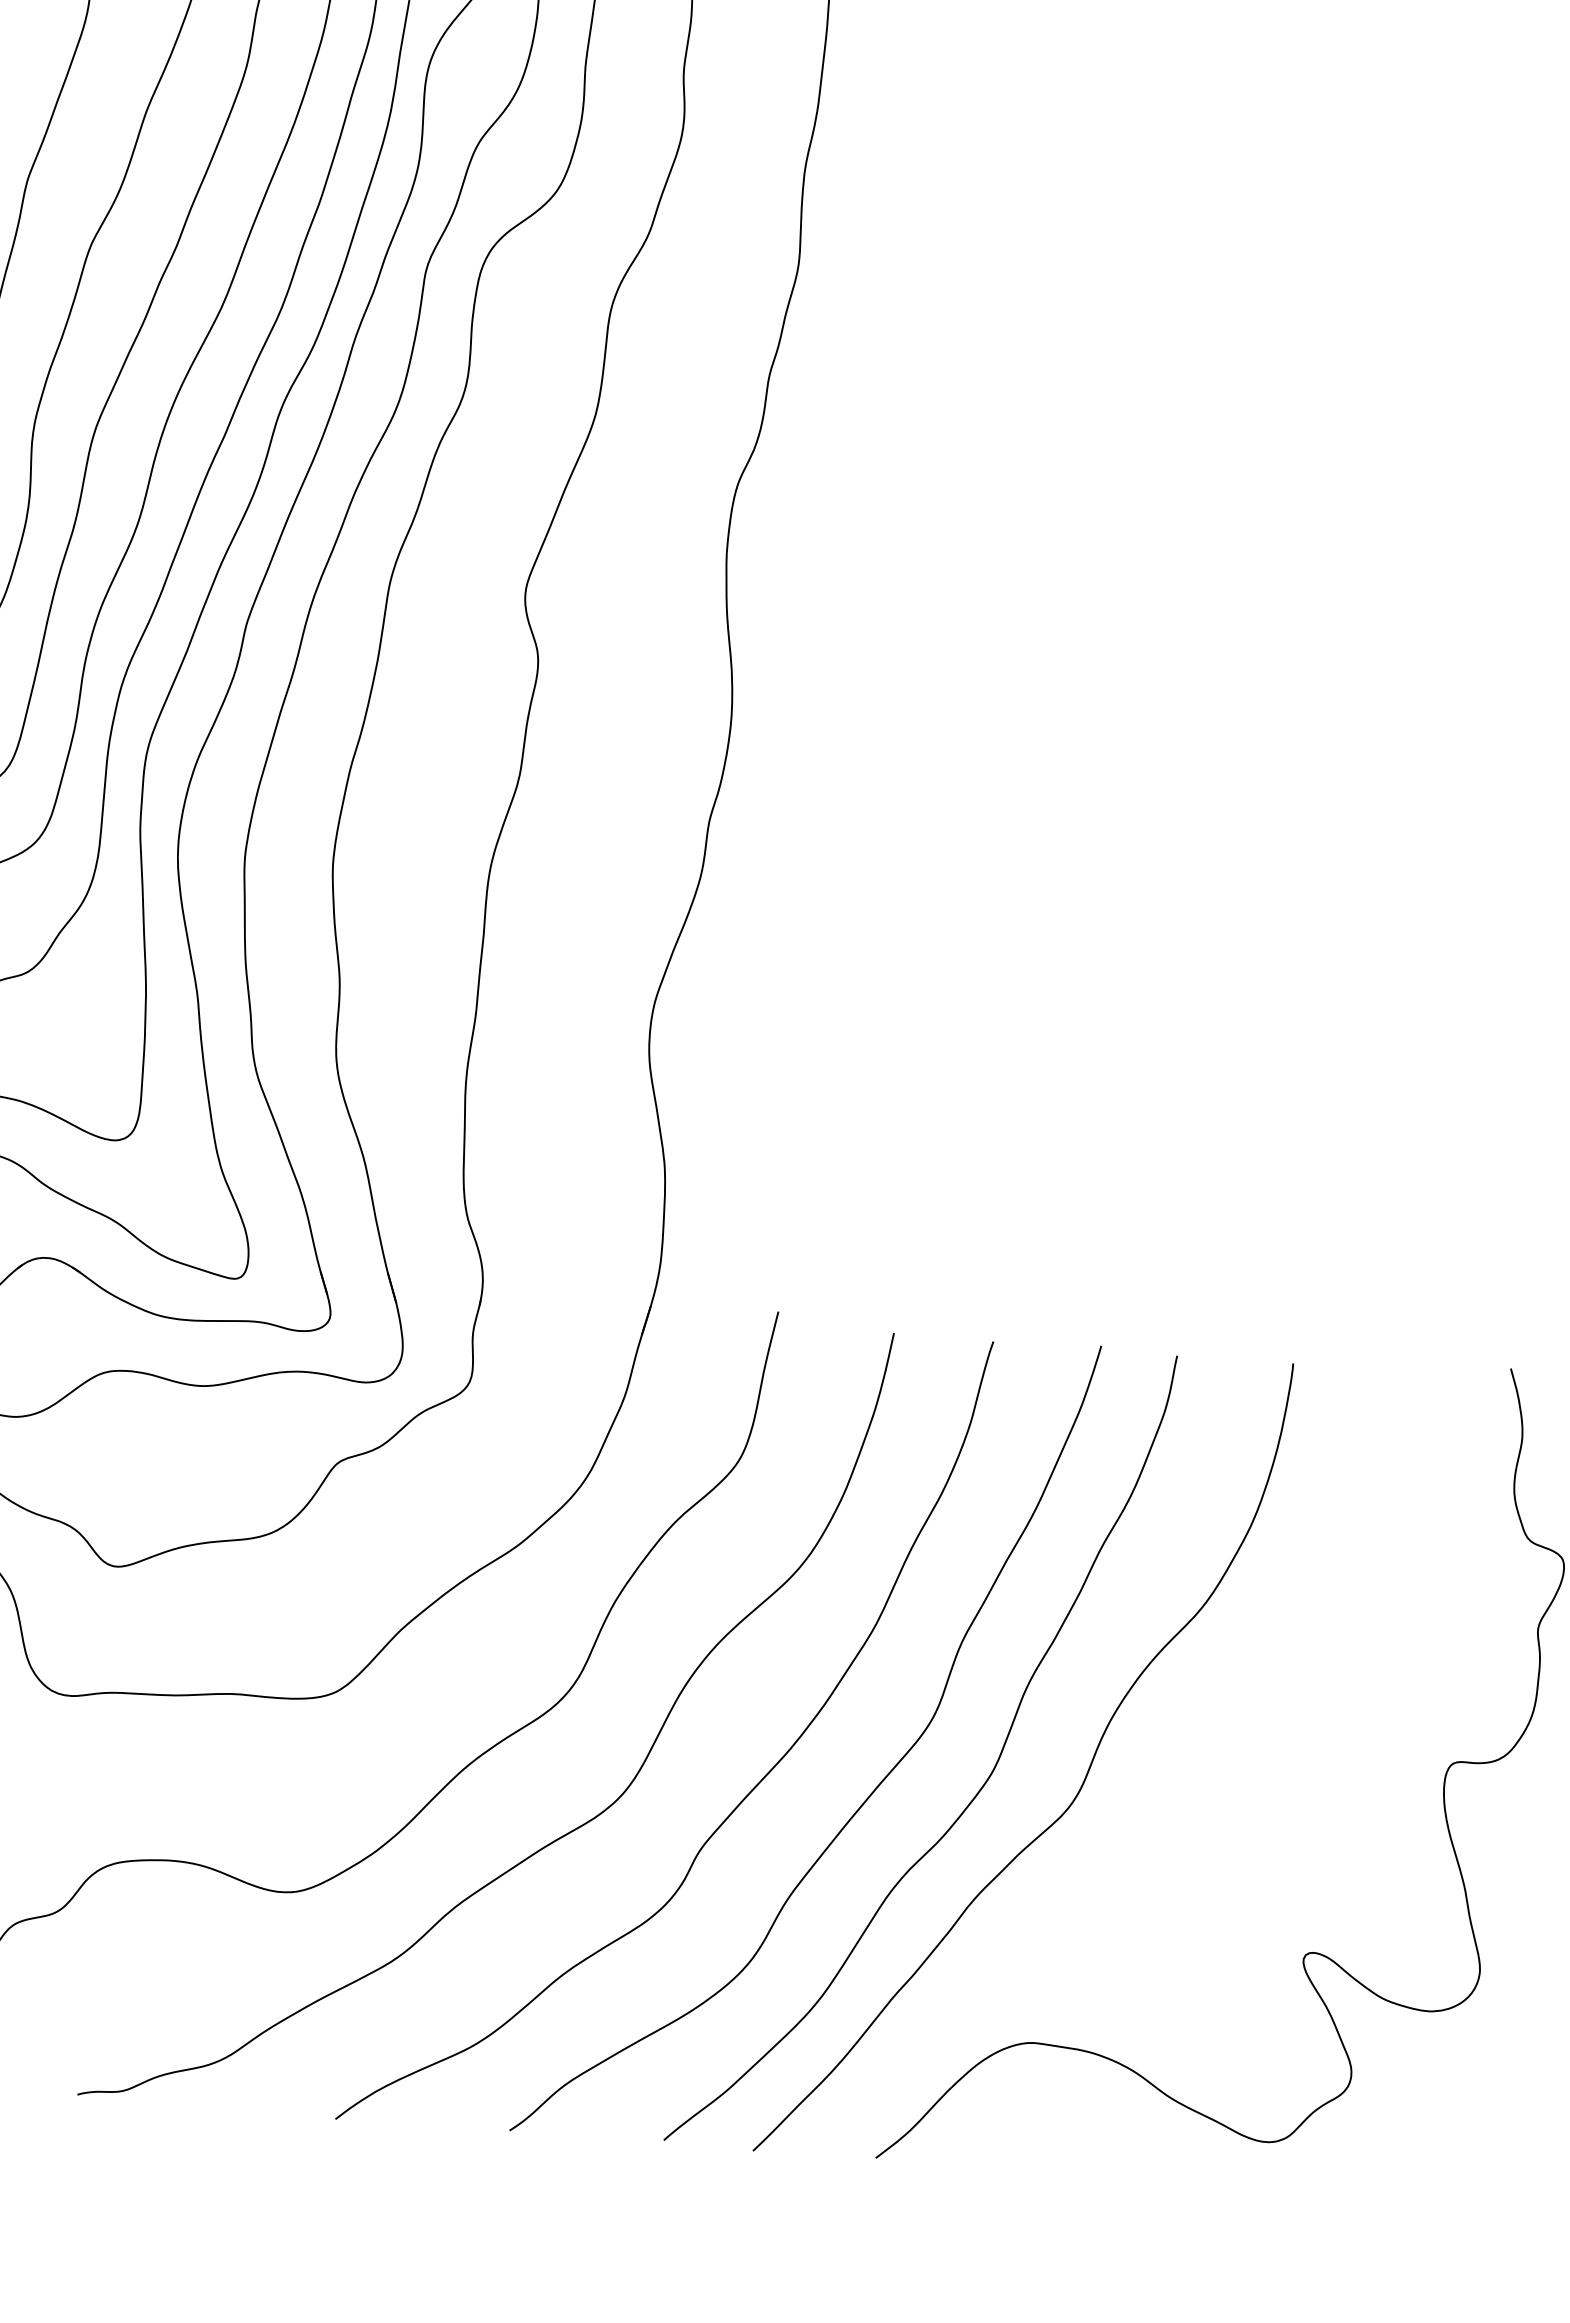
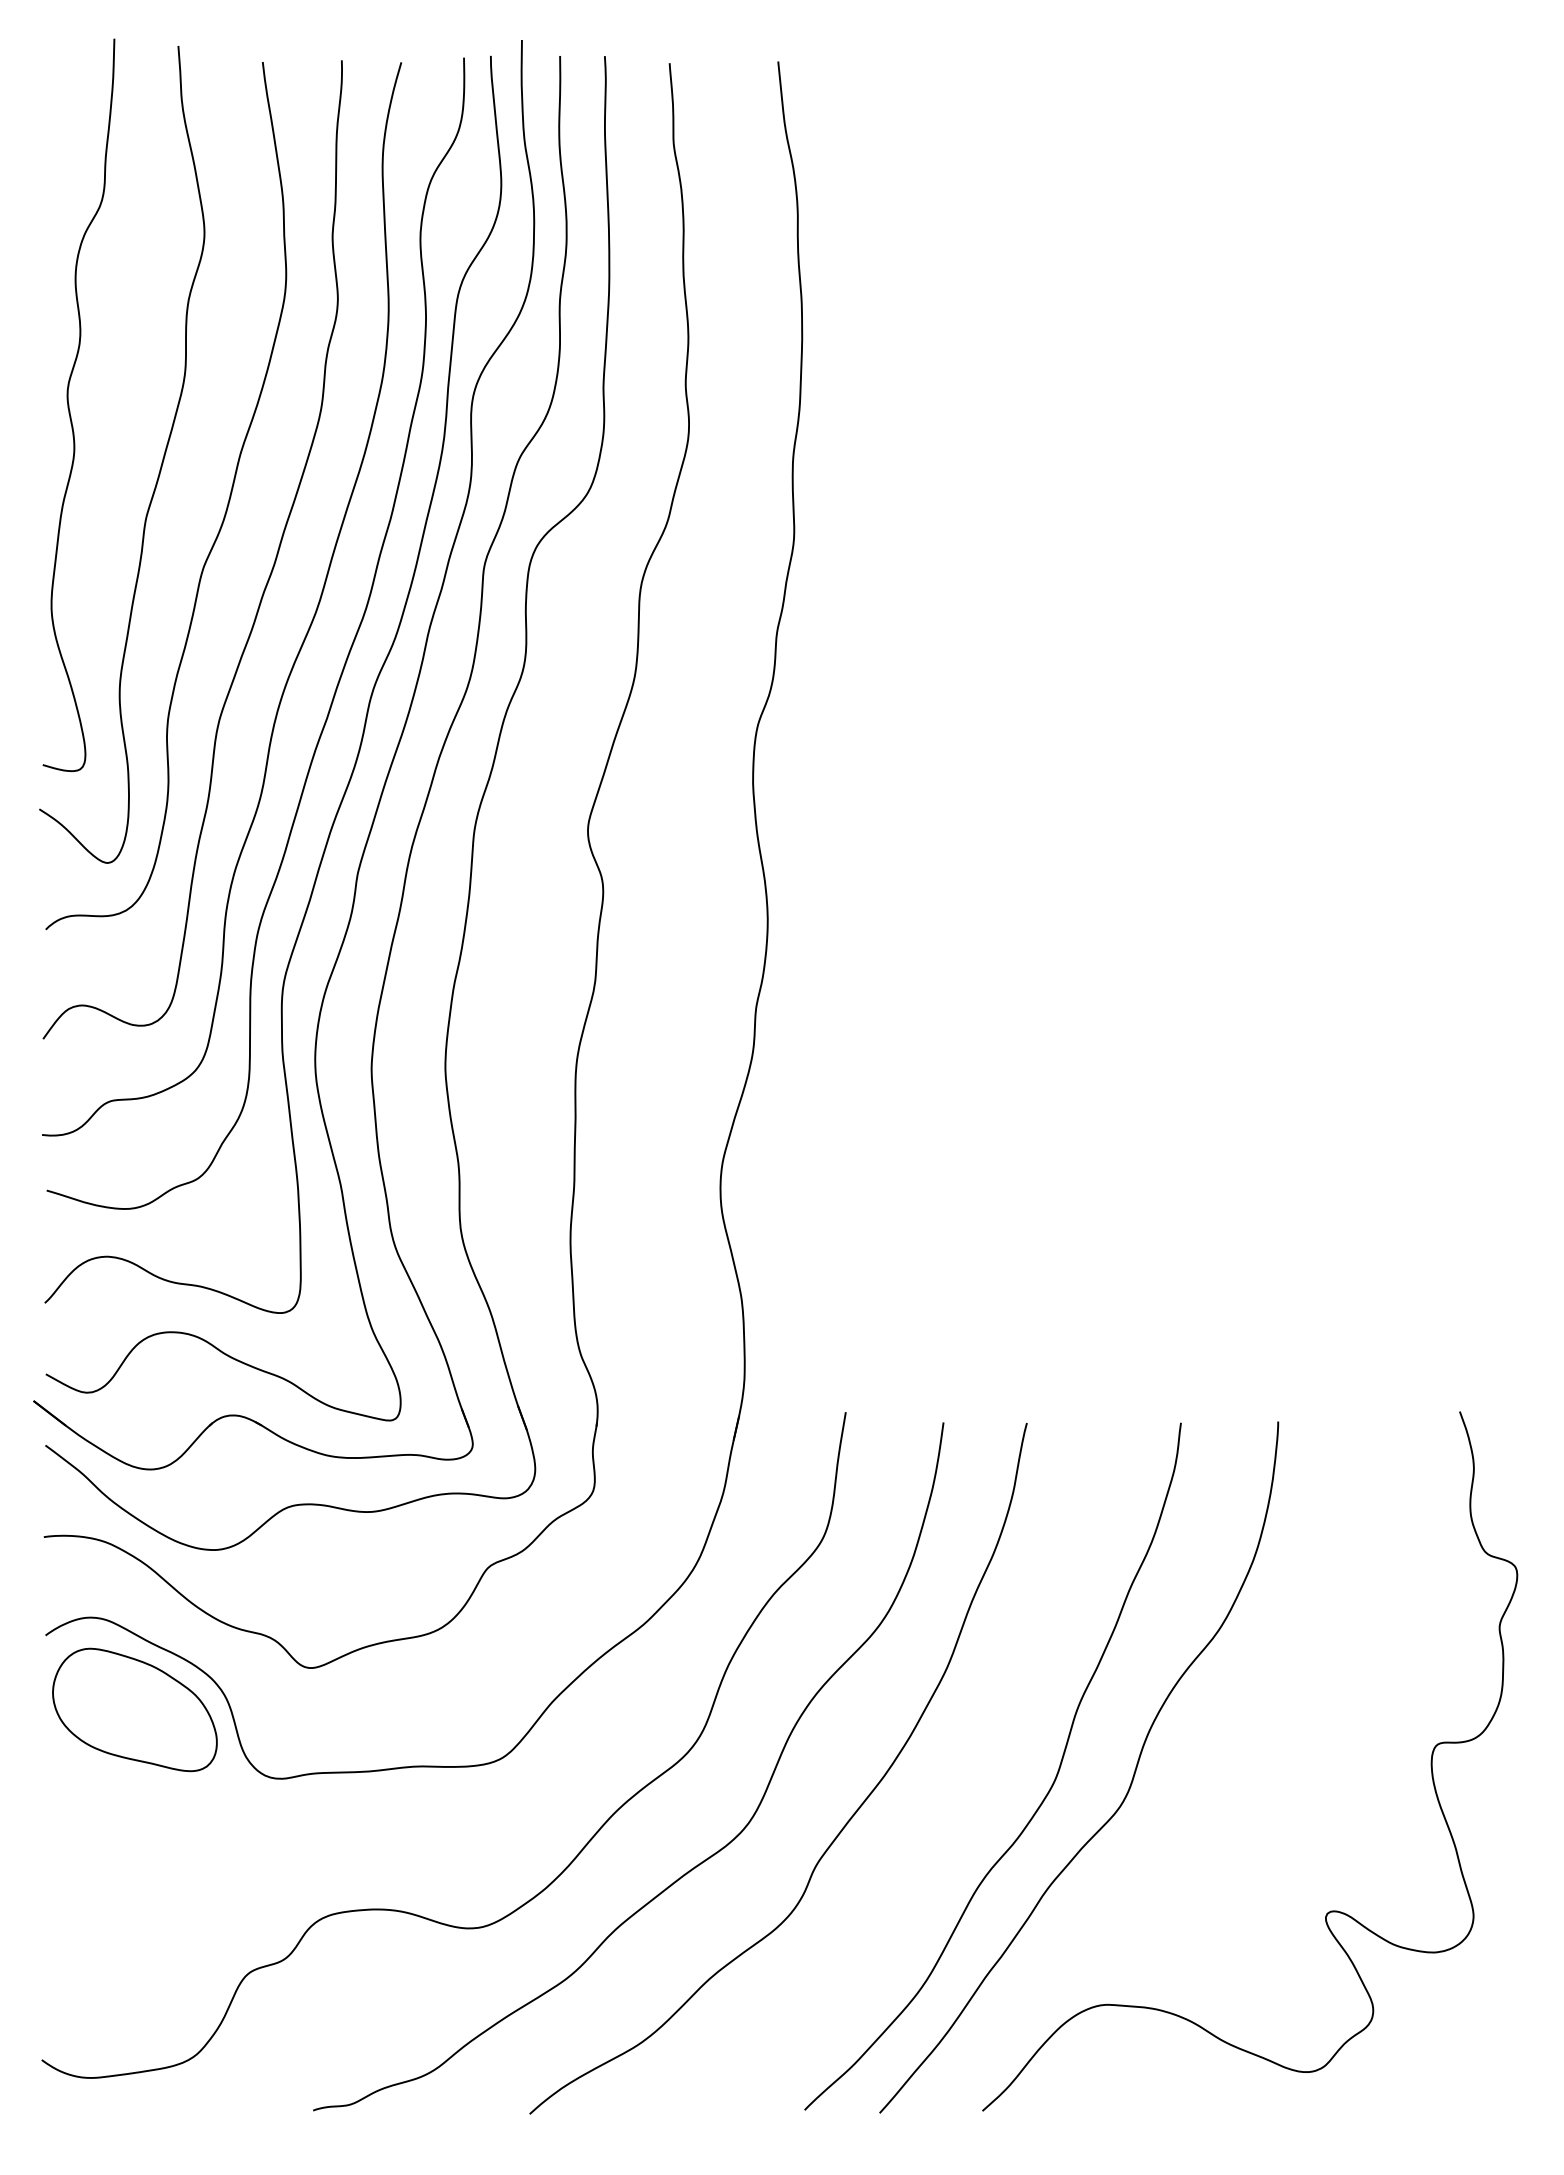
curve: (868, 1795) -> (952, 1809), removed

